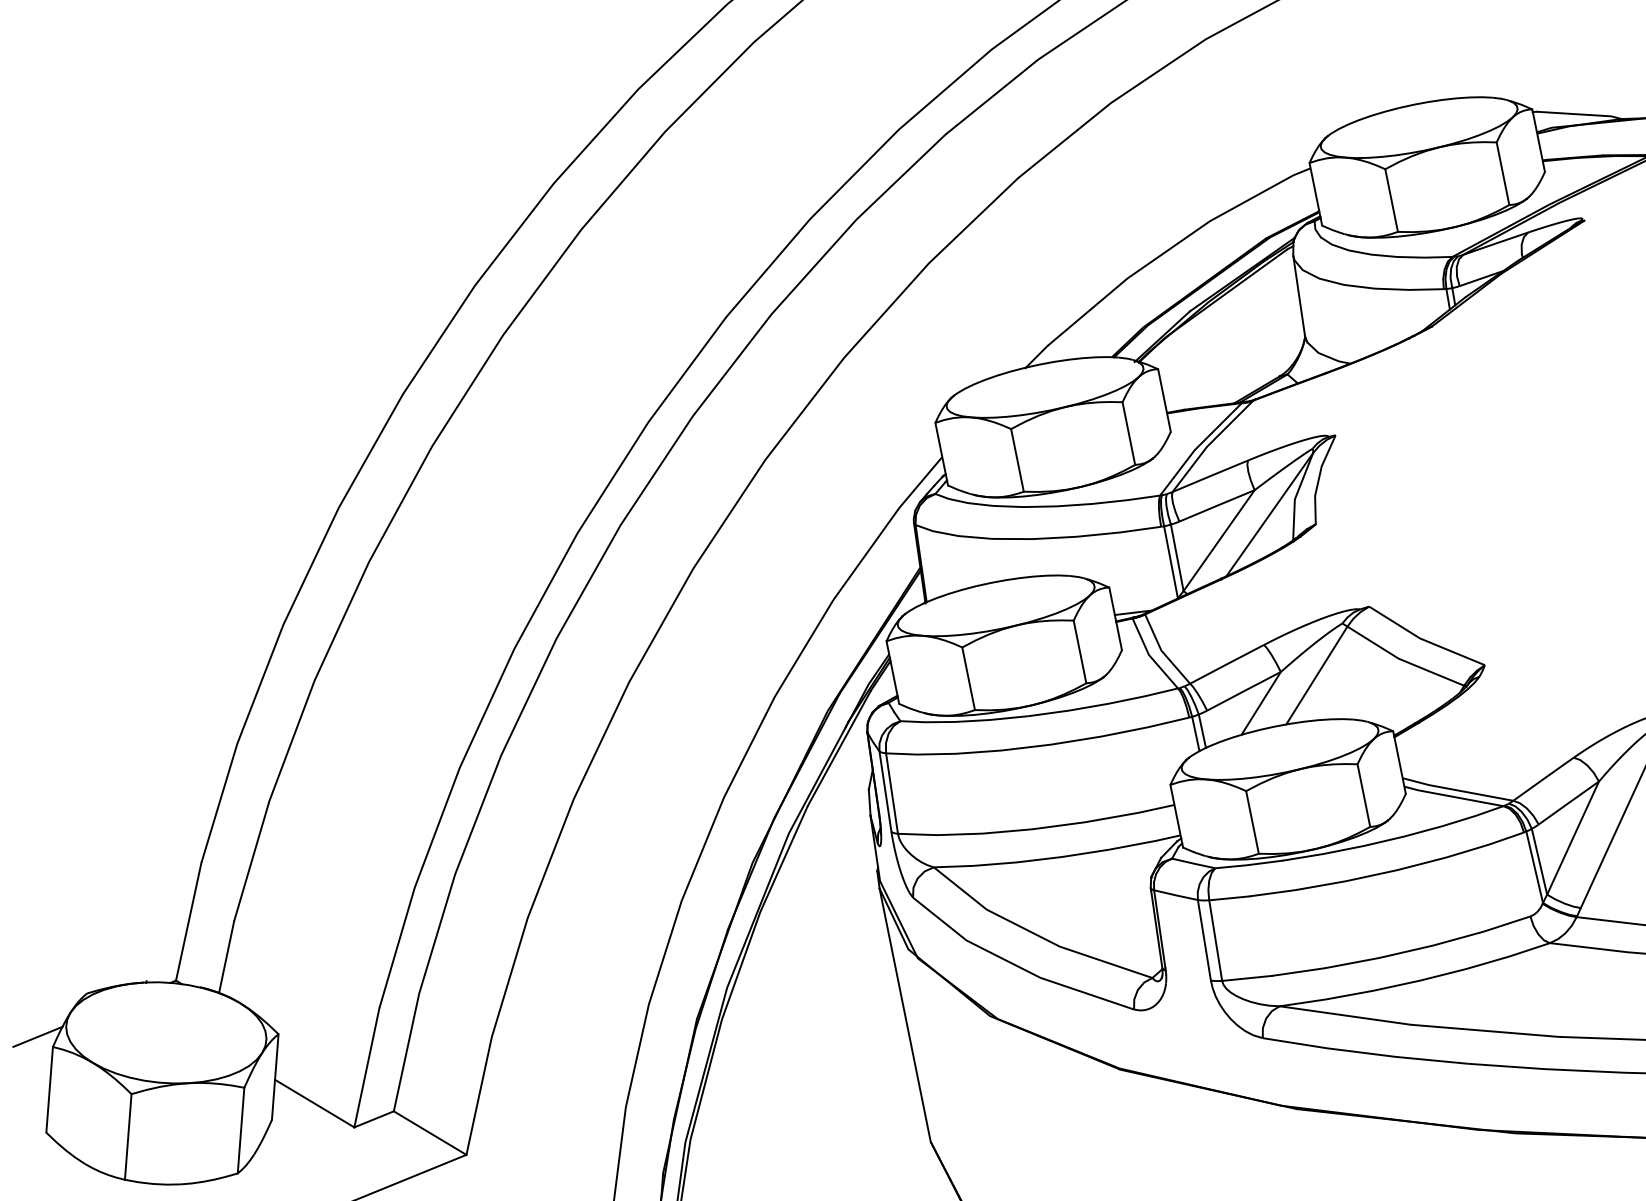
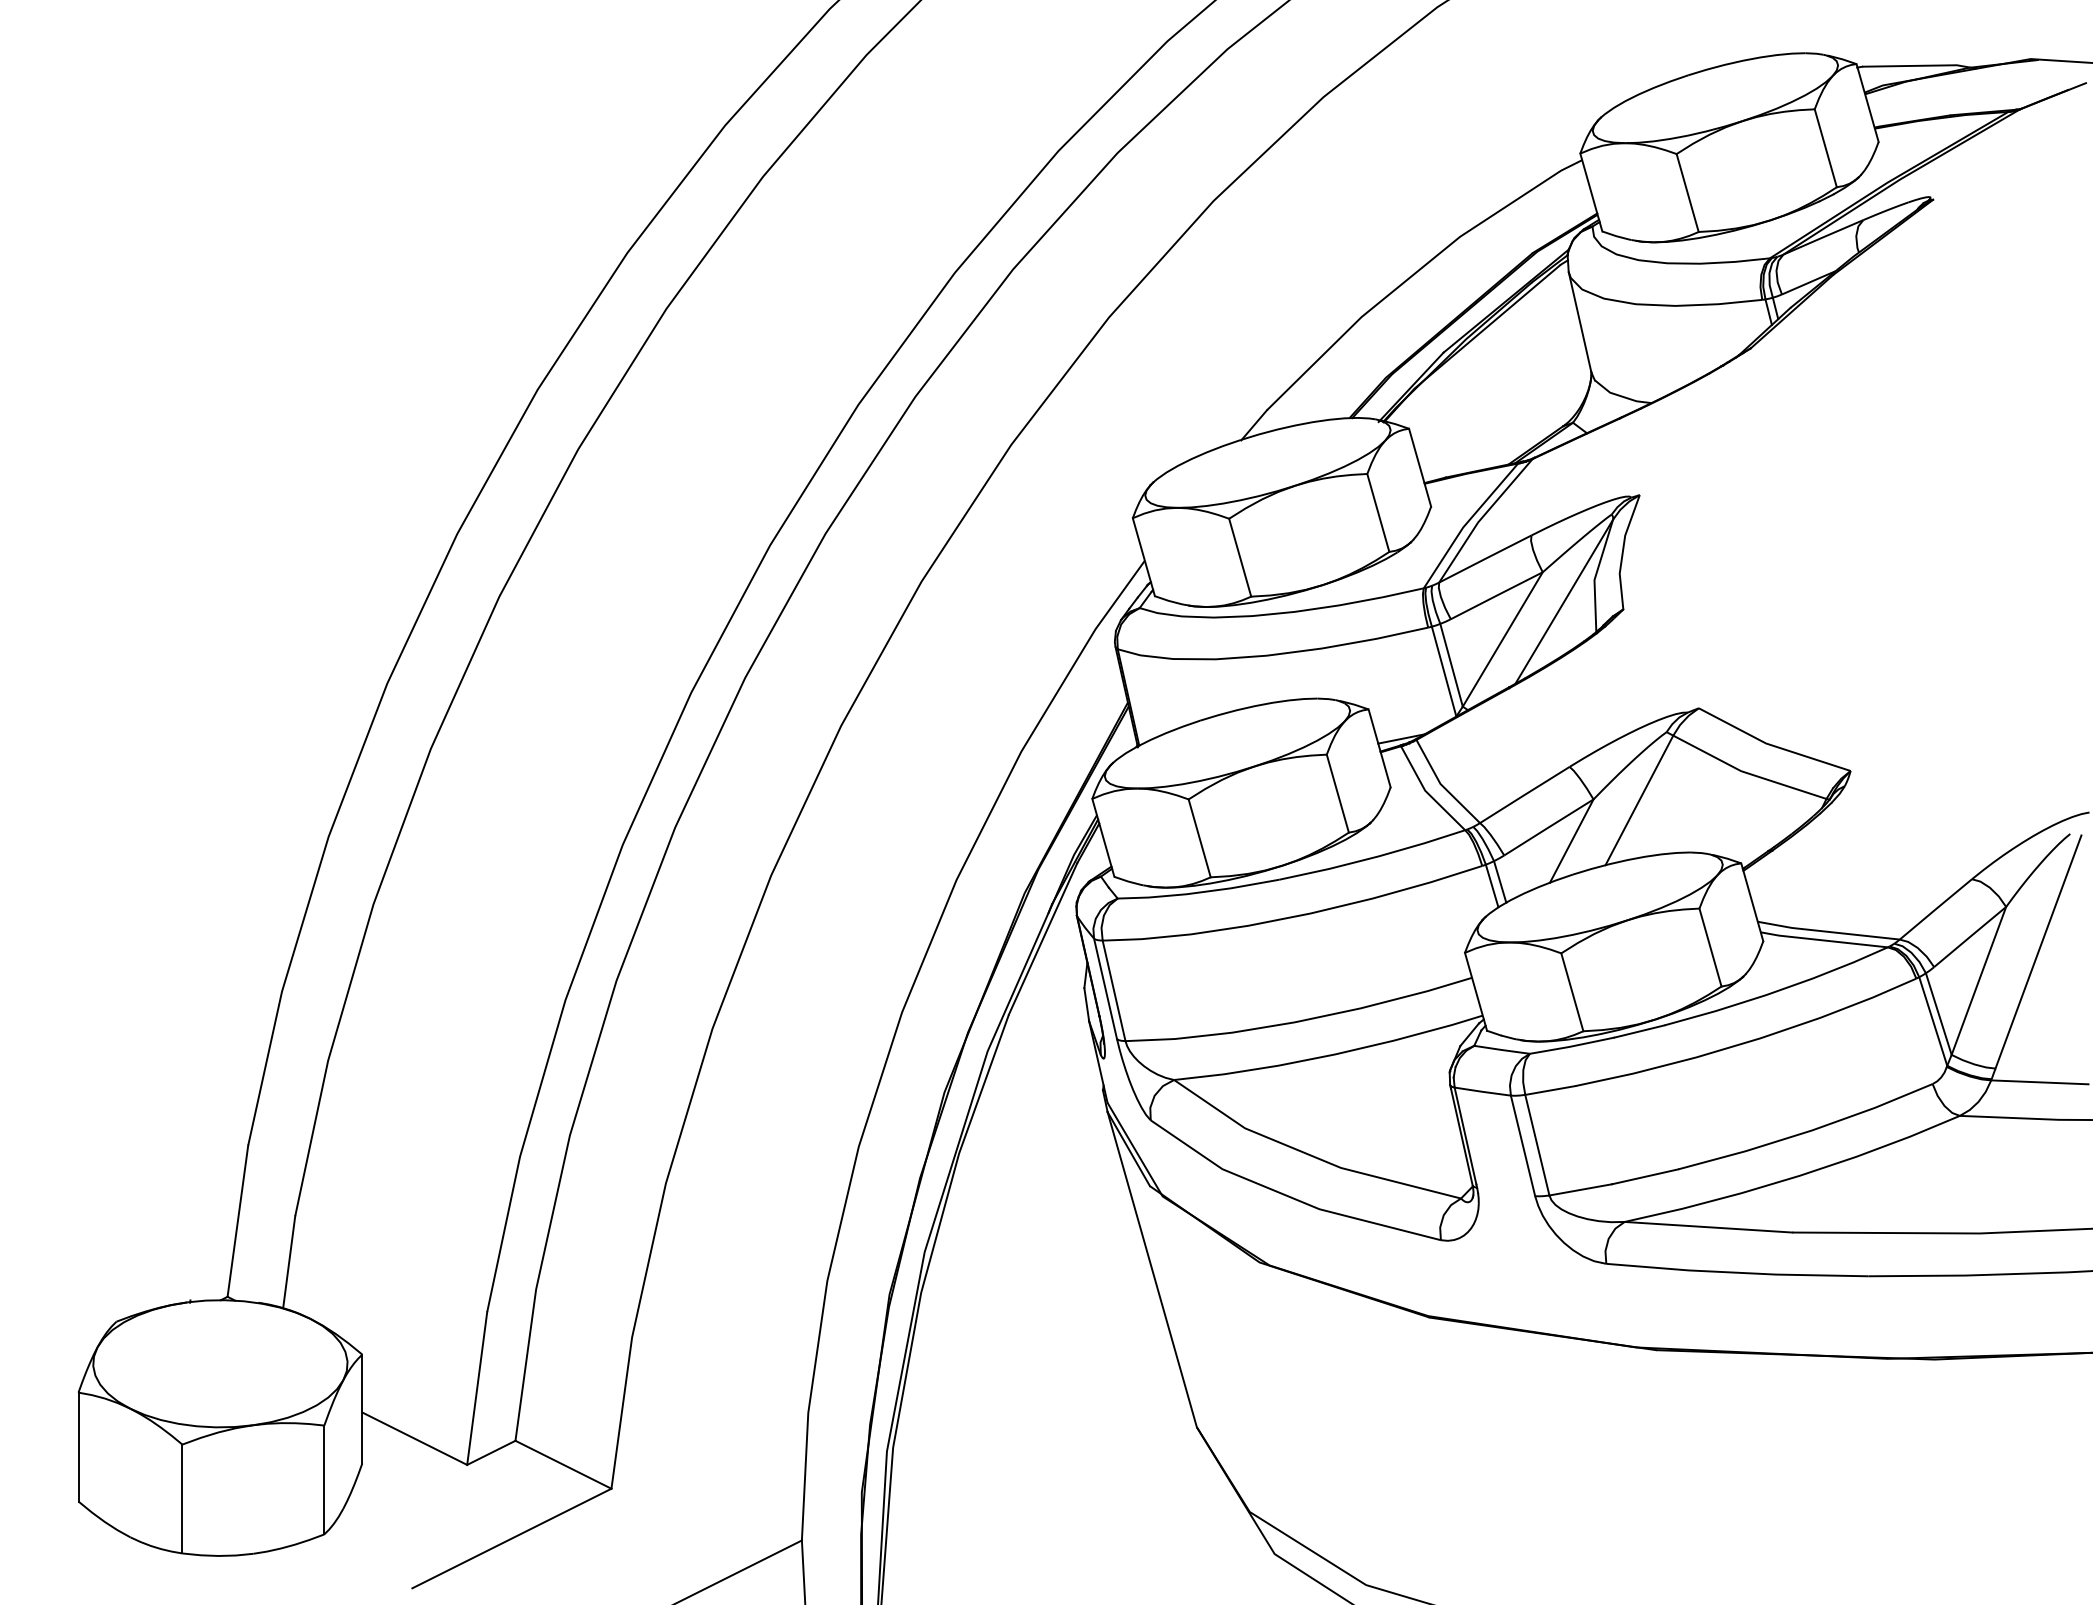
line: (37, 1037) -> (58, 1381), removed

